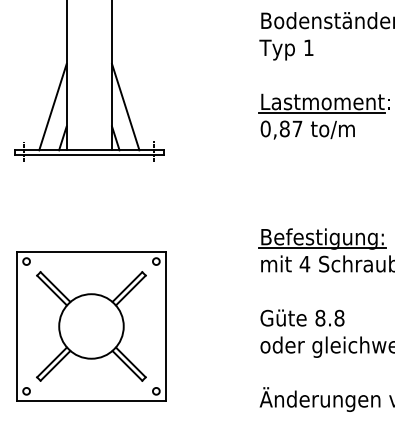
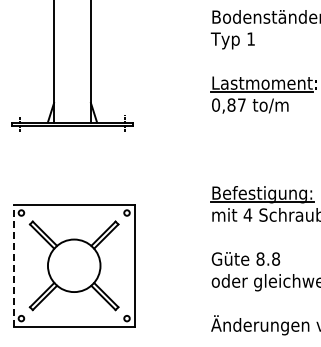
line: (52, 107) -> (42, 87), removed
line: (124, 107) -> (101, 87), removed
line: (16, 326) -> (13, 265), solid -> dashed

